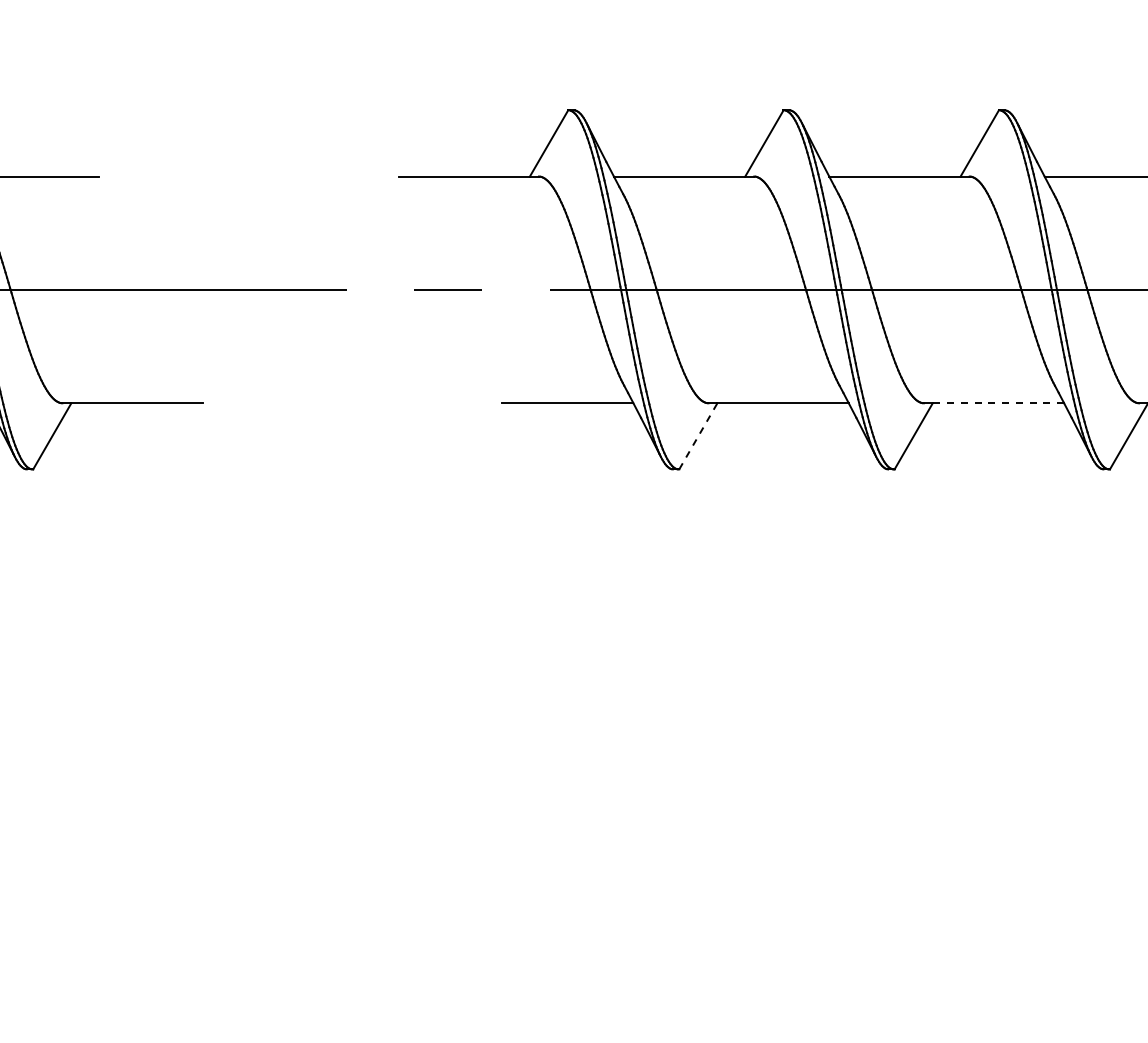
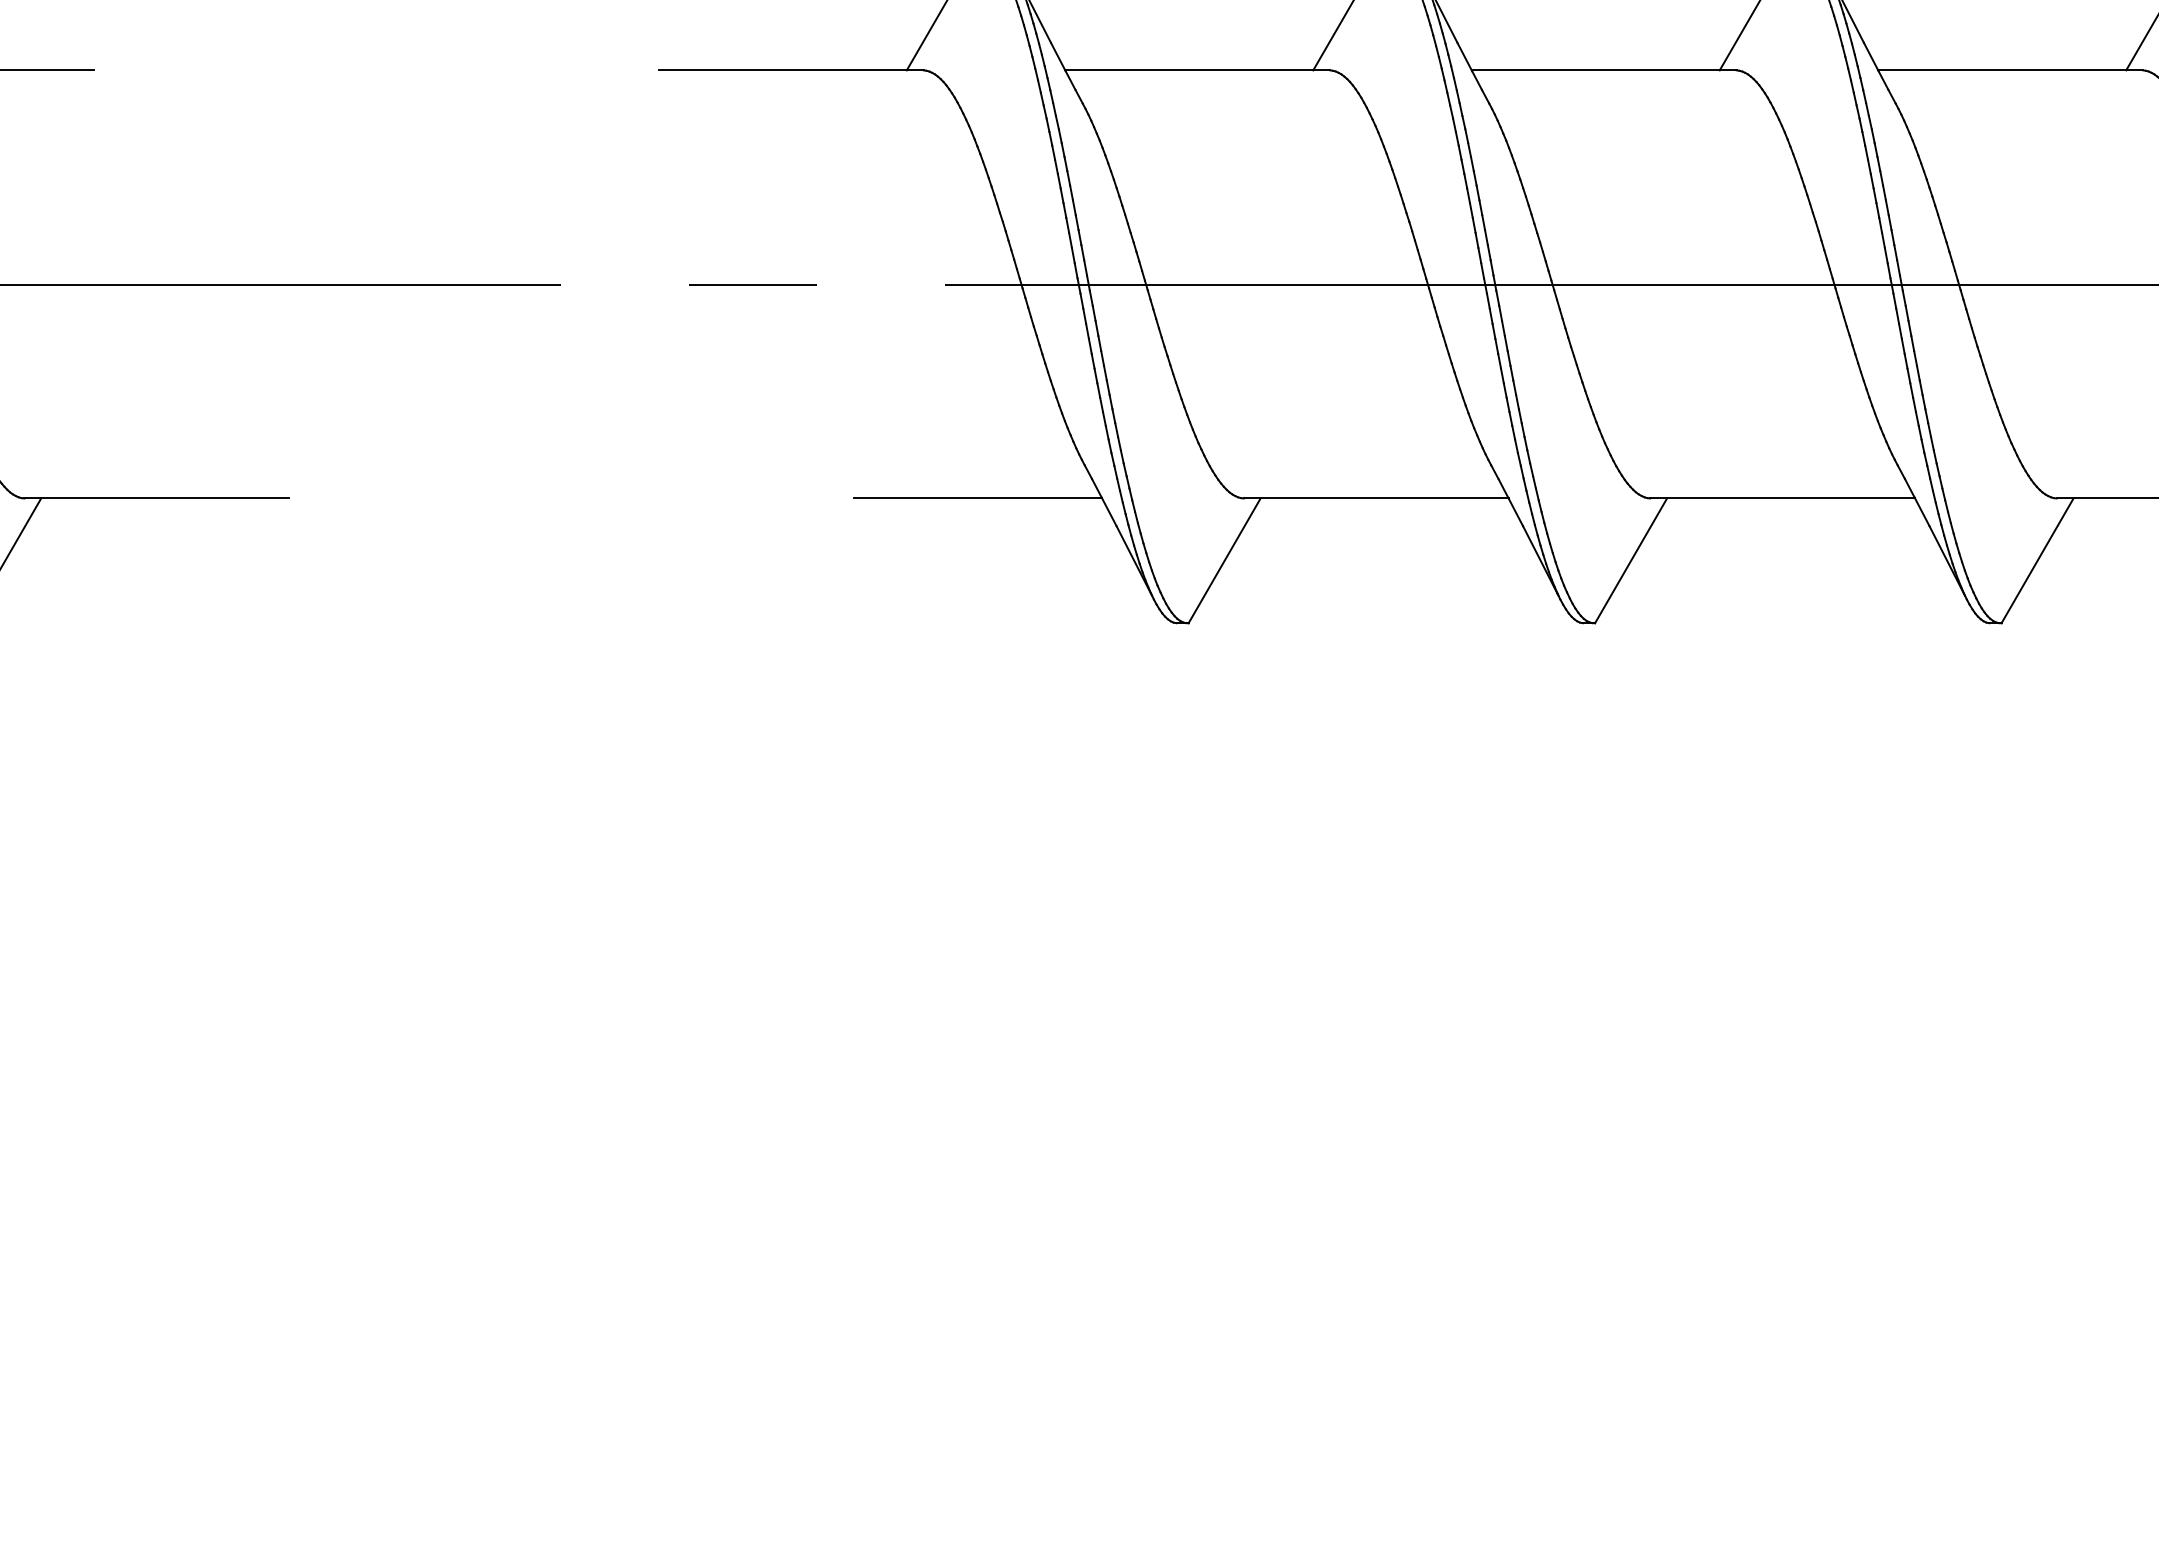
line: (998, 403) -> (1791, 498), dashed -> solid
line: (698, 435) -> (1224, 559), dashed -> solid

